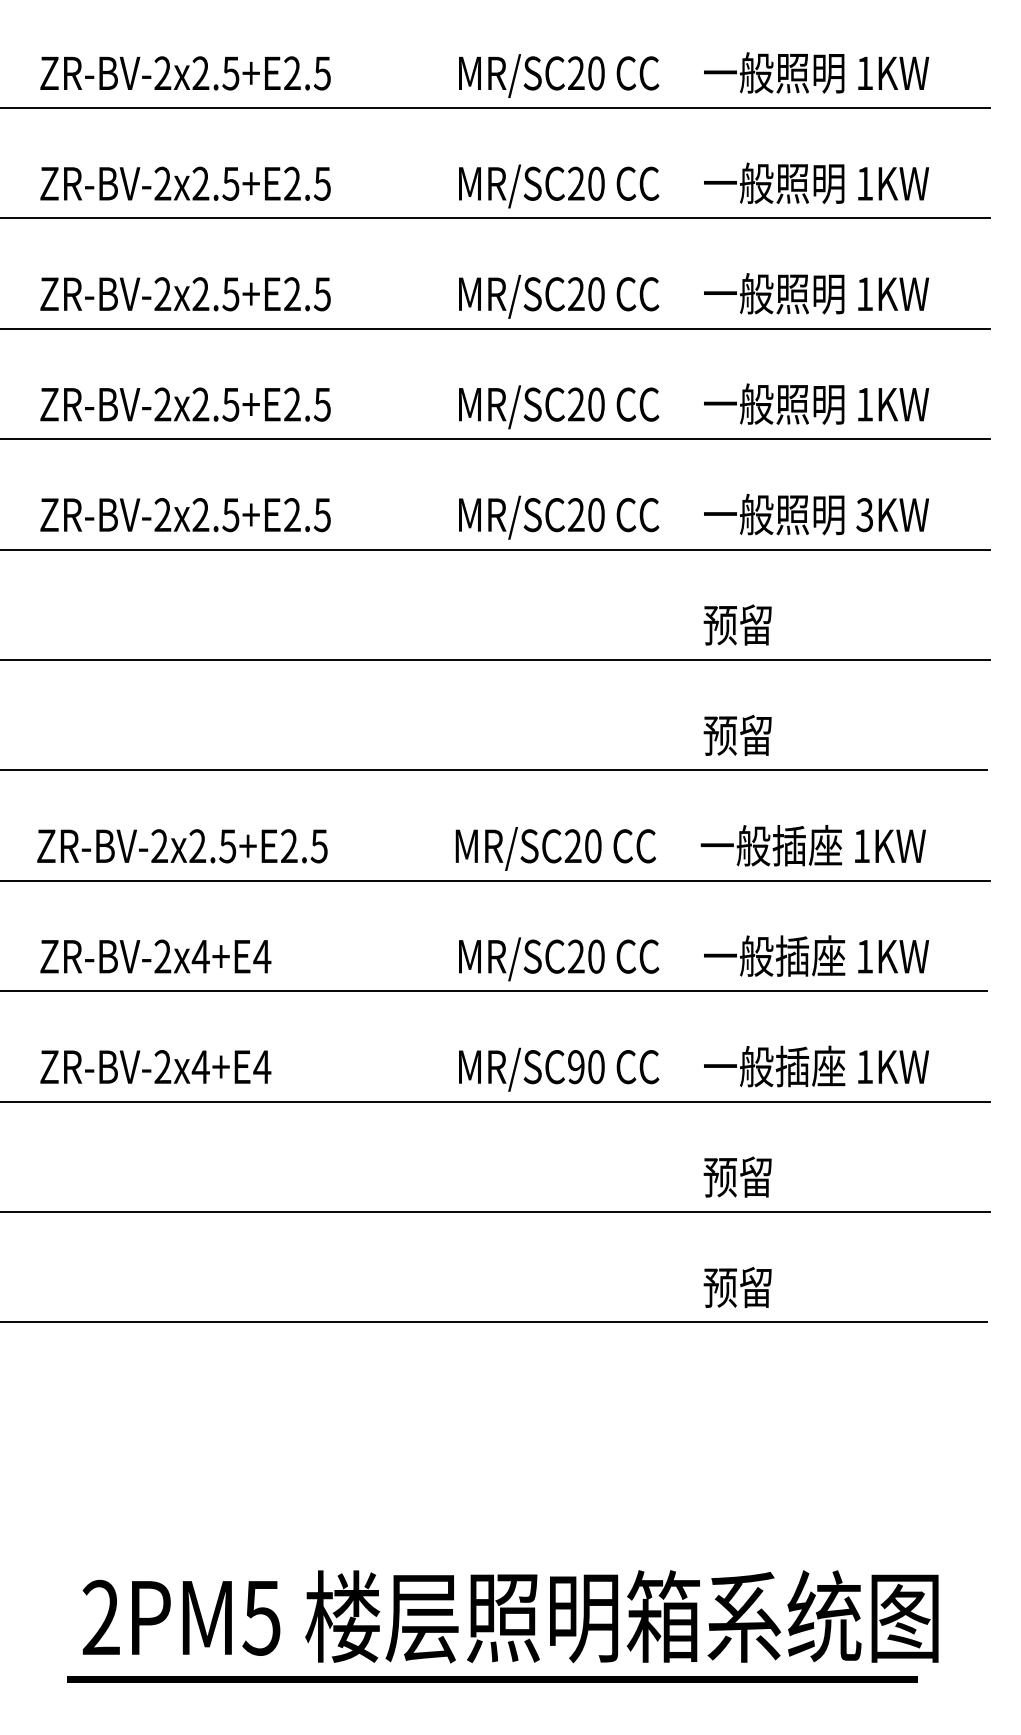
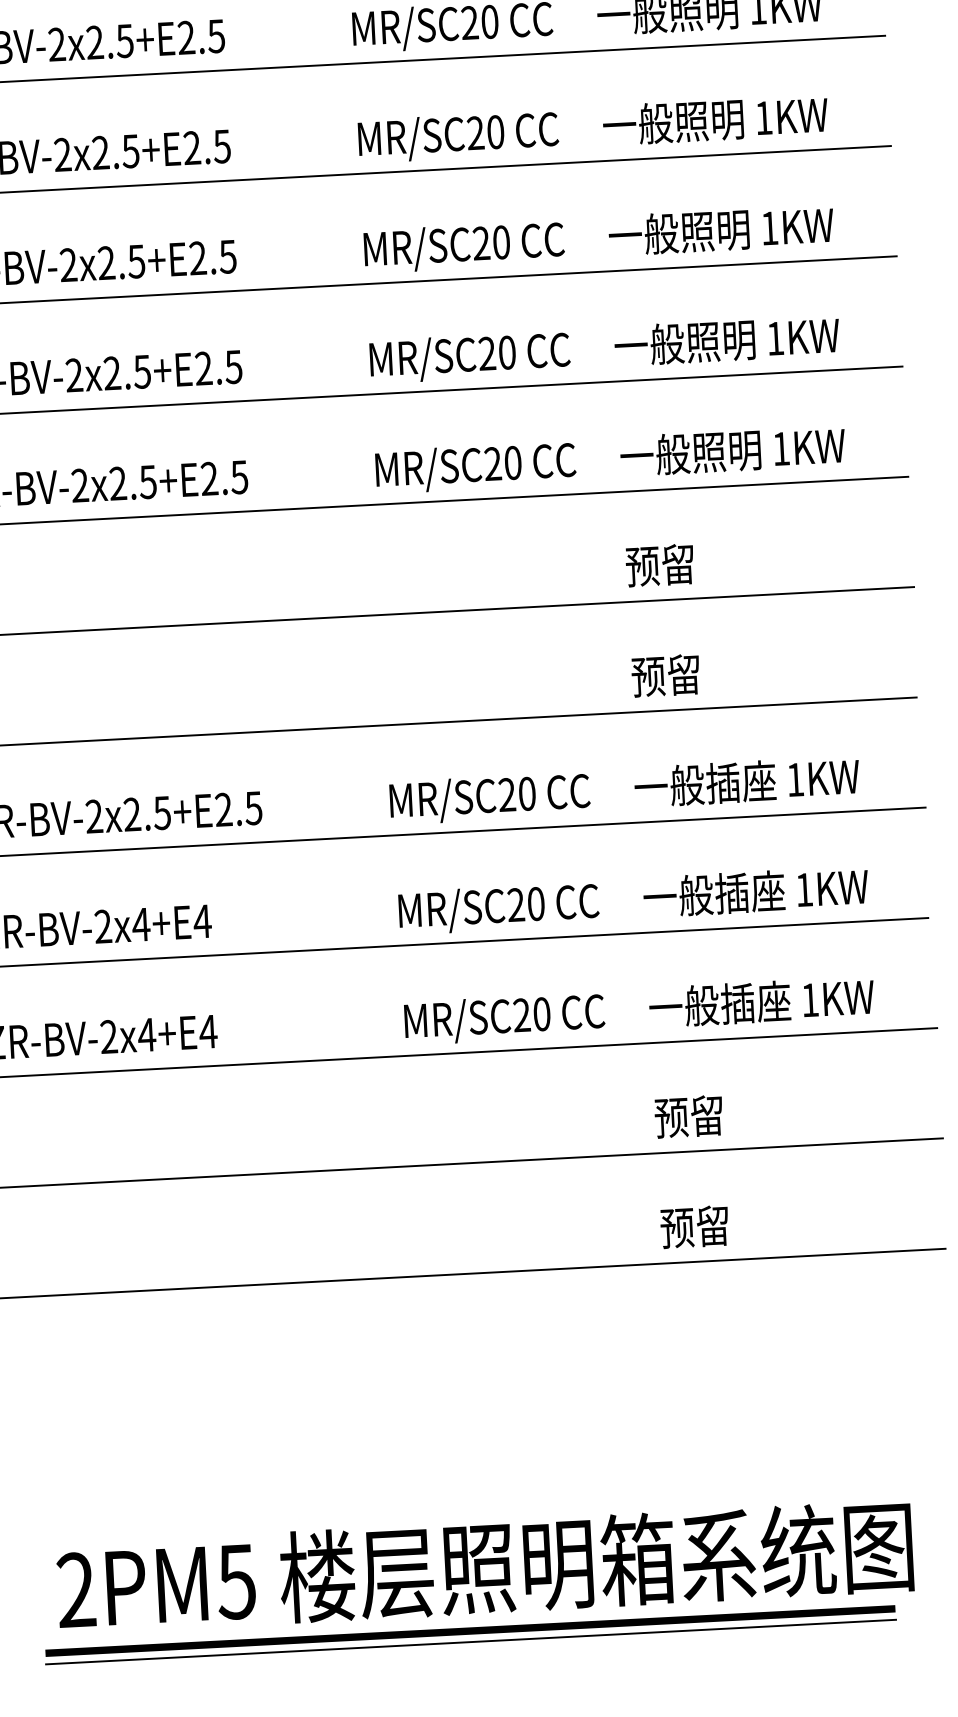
text: (864, 515) -> (780, 449), 3KW -> 1KW
text: (576, 1067) -> (522, 1015), MR/SC90 -> MR/SC20
line: (492, 1690) -> (470, 1642), added

